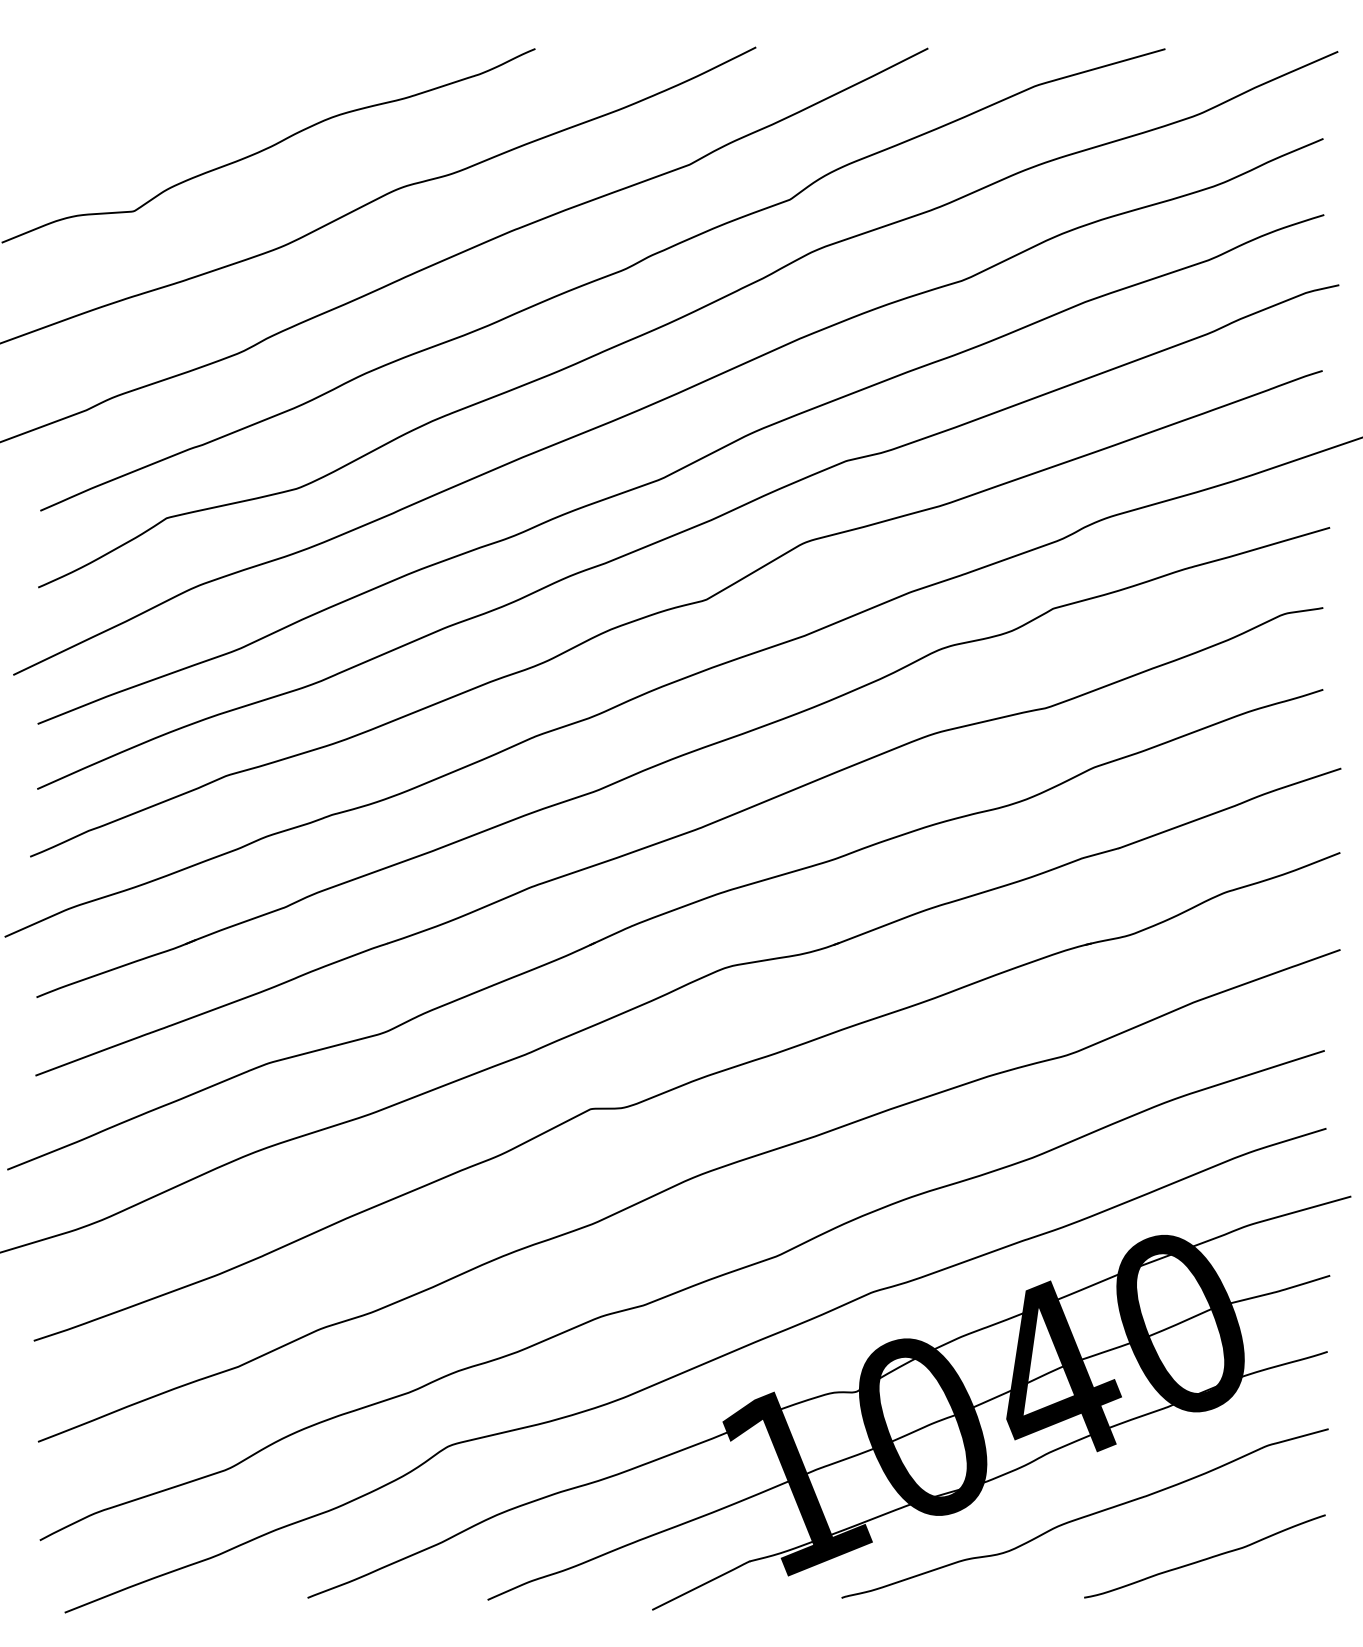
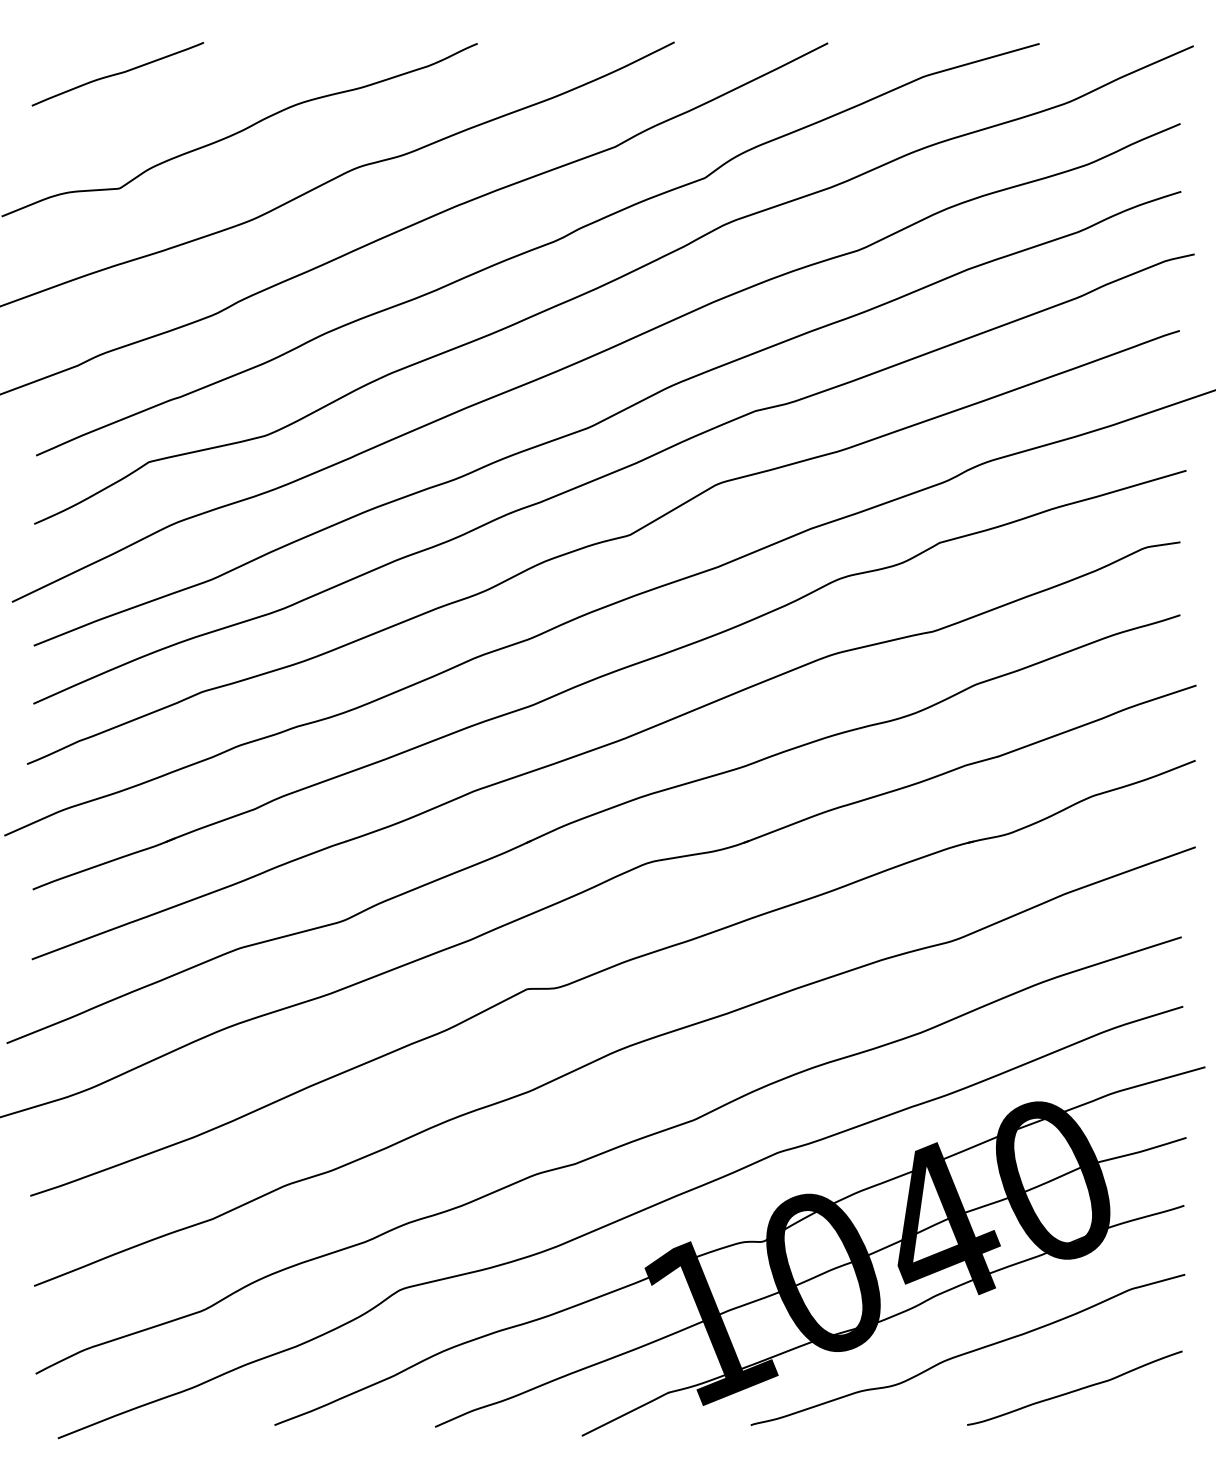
curve: (131, 83) -> (117, 74), added

